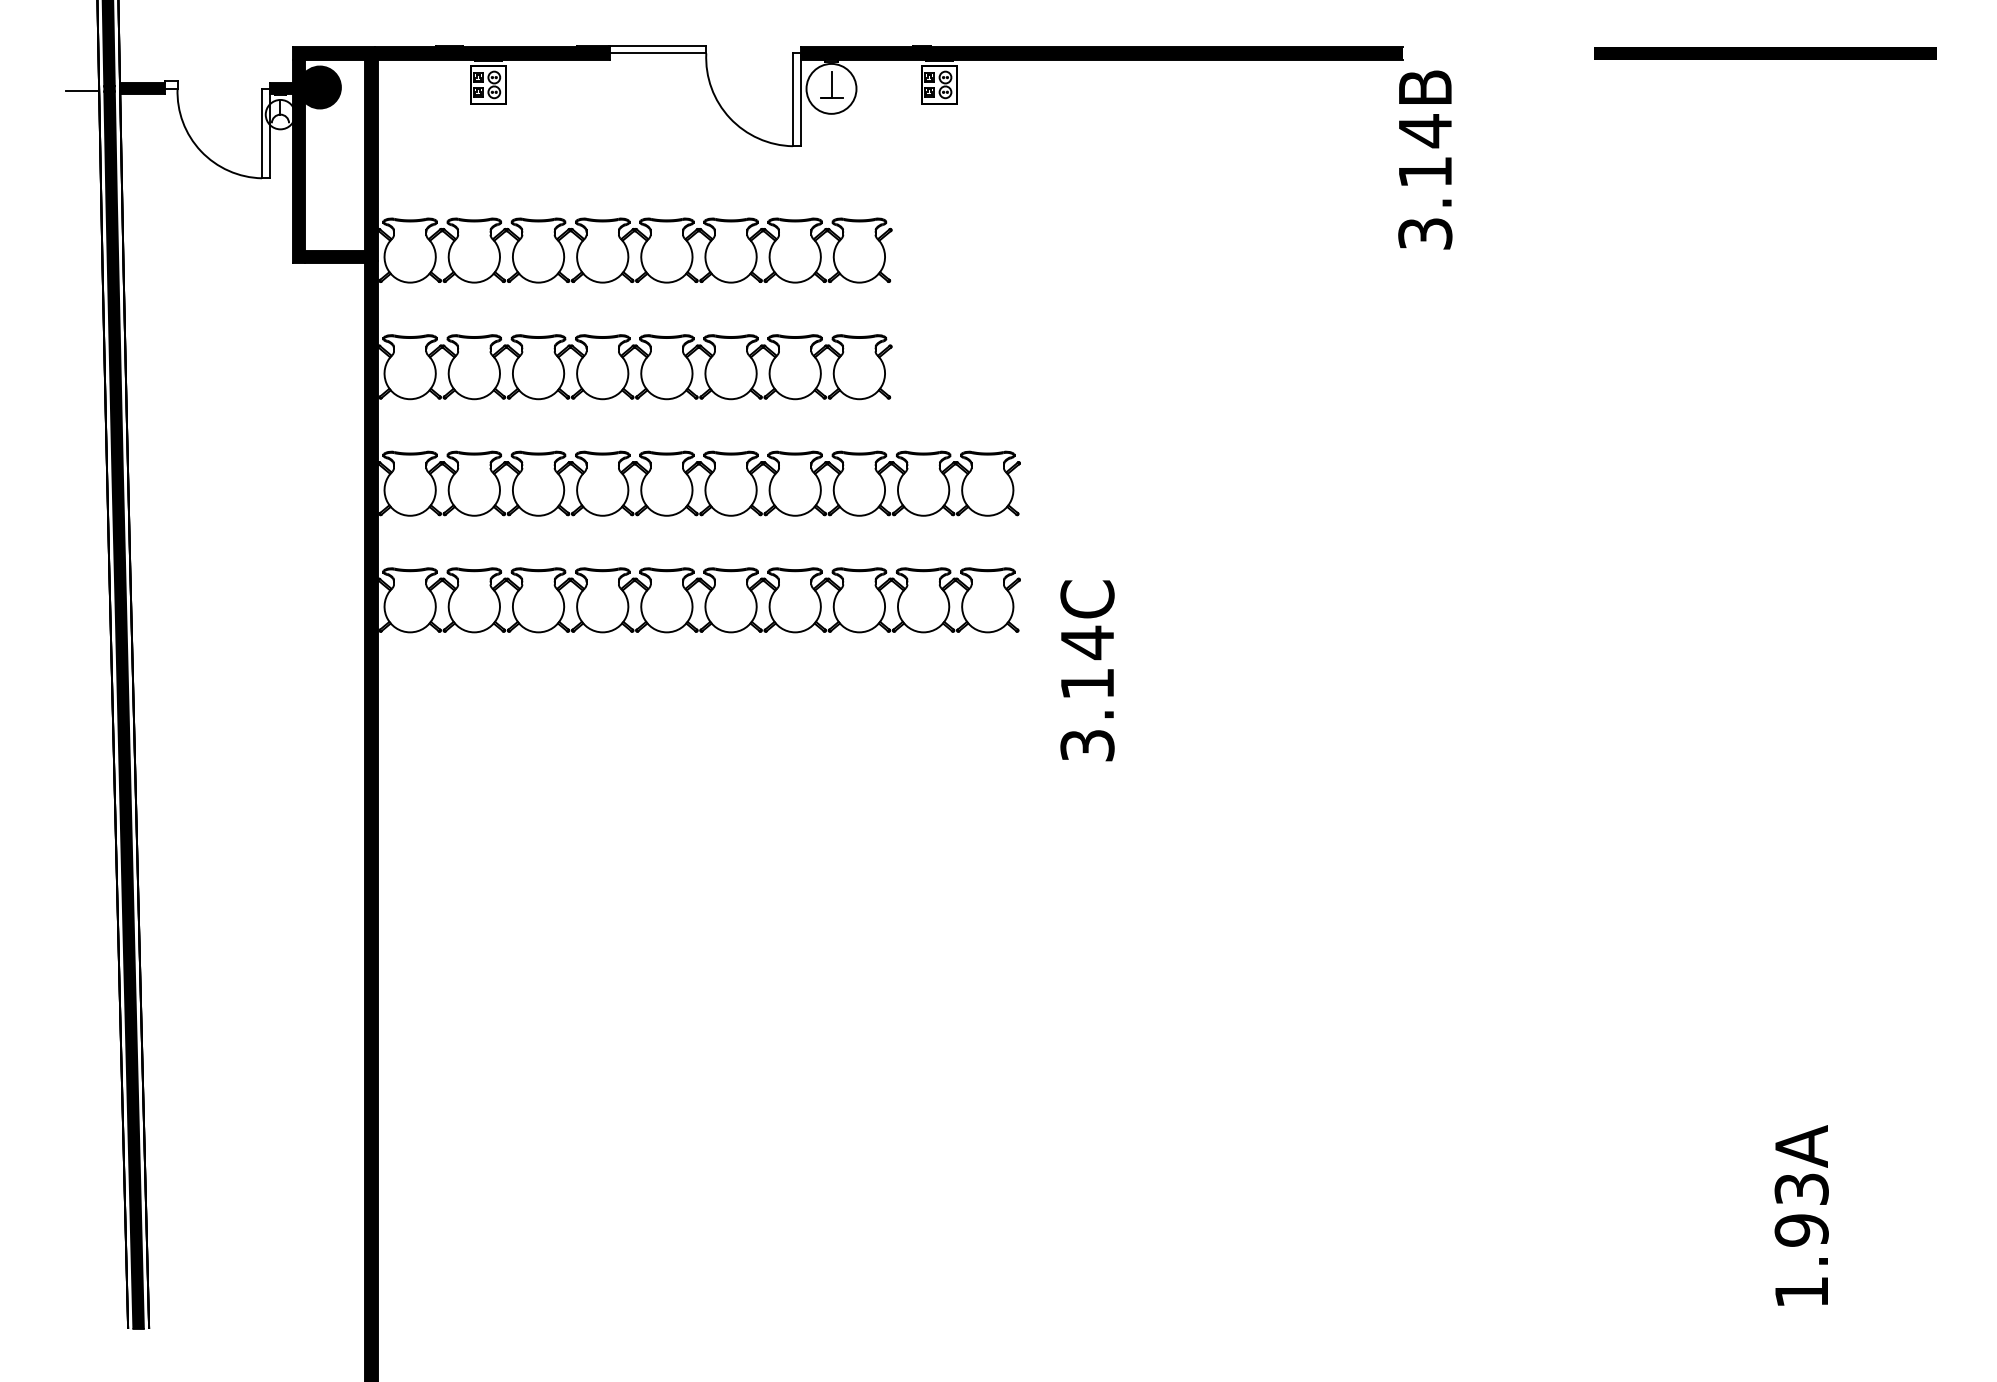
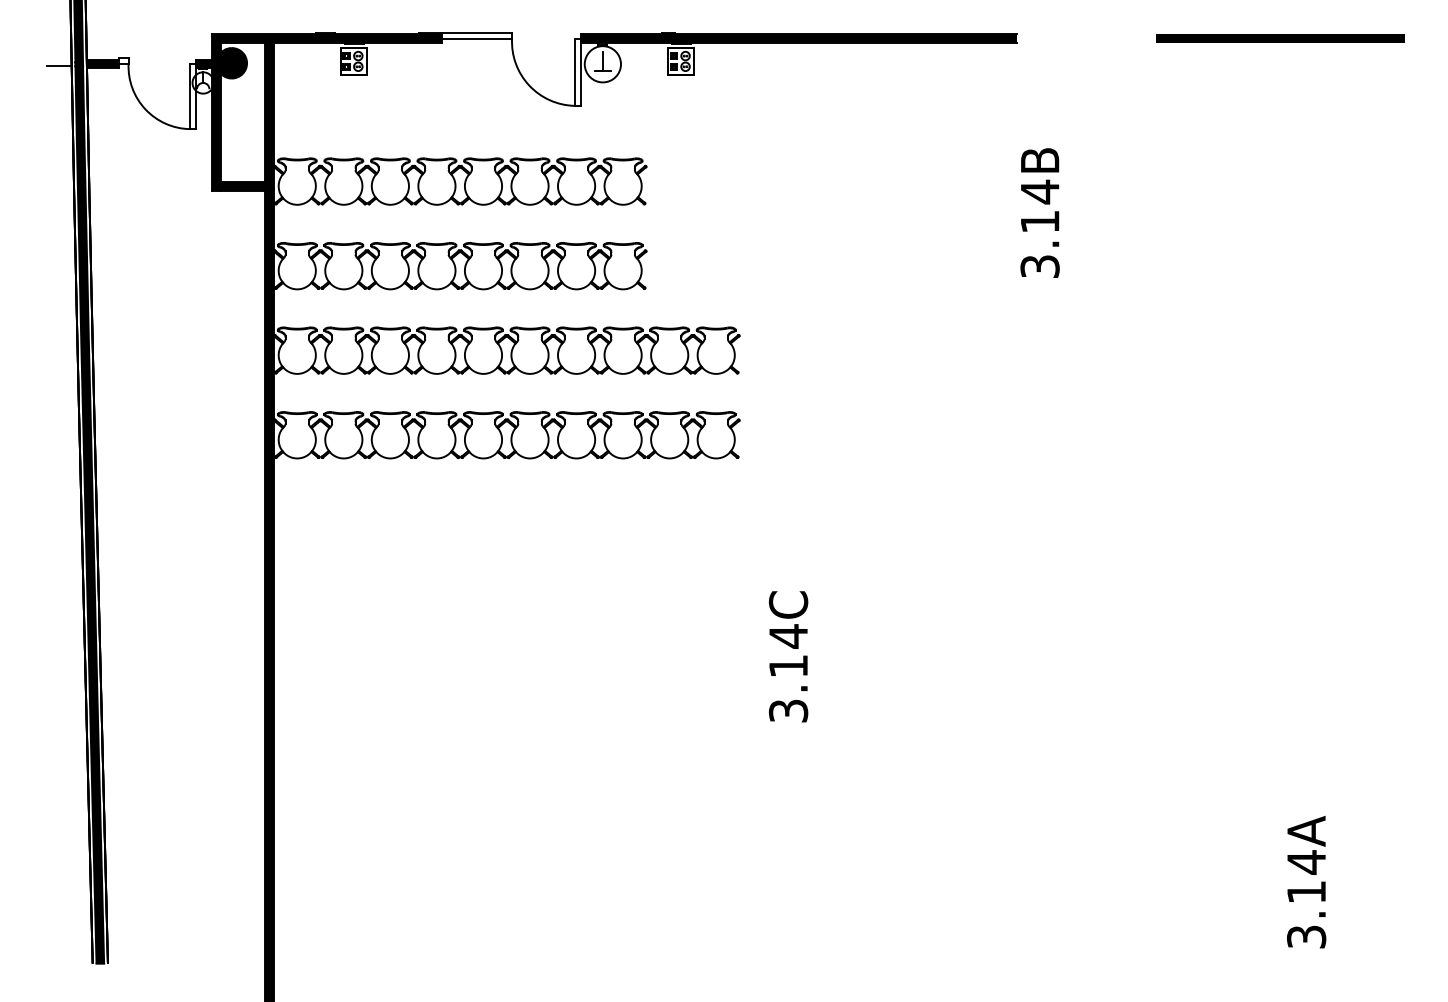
text: (1425, 159) -> (1040, 212), moved
text: (1087, 670) -> (788, 656), moved
text: (1801, 1239) -> (1306, 898), 1.93A -> 3.14A

